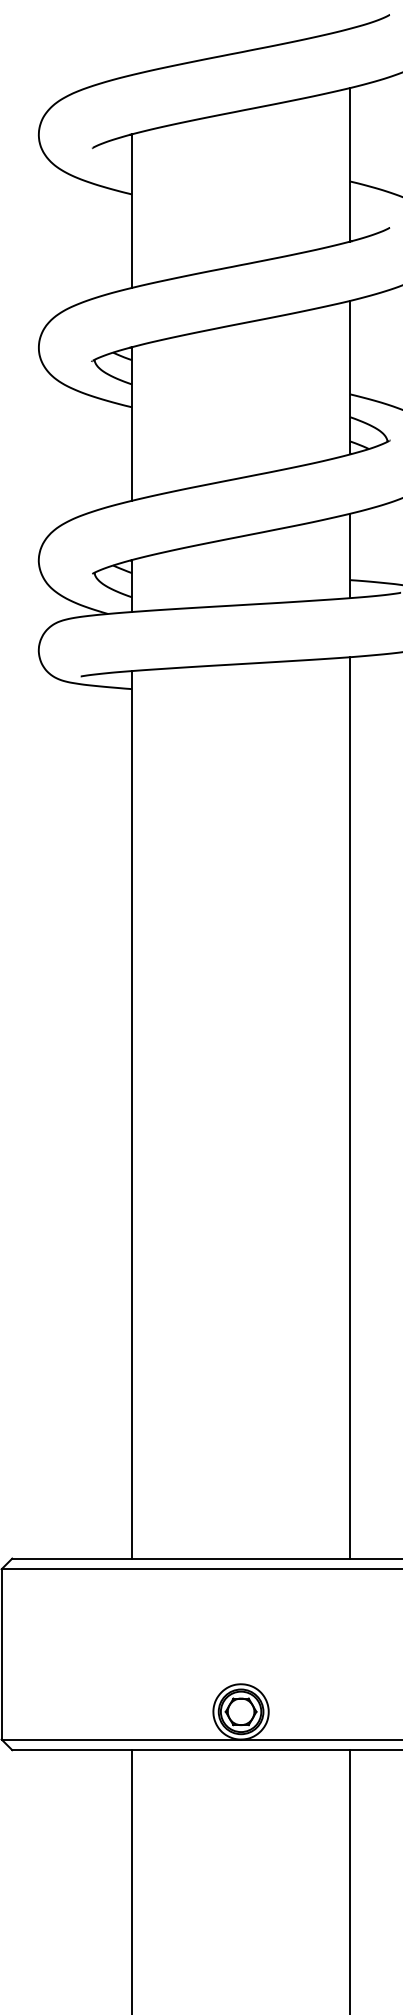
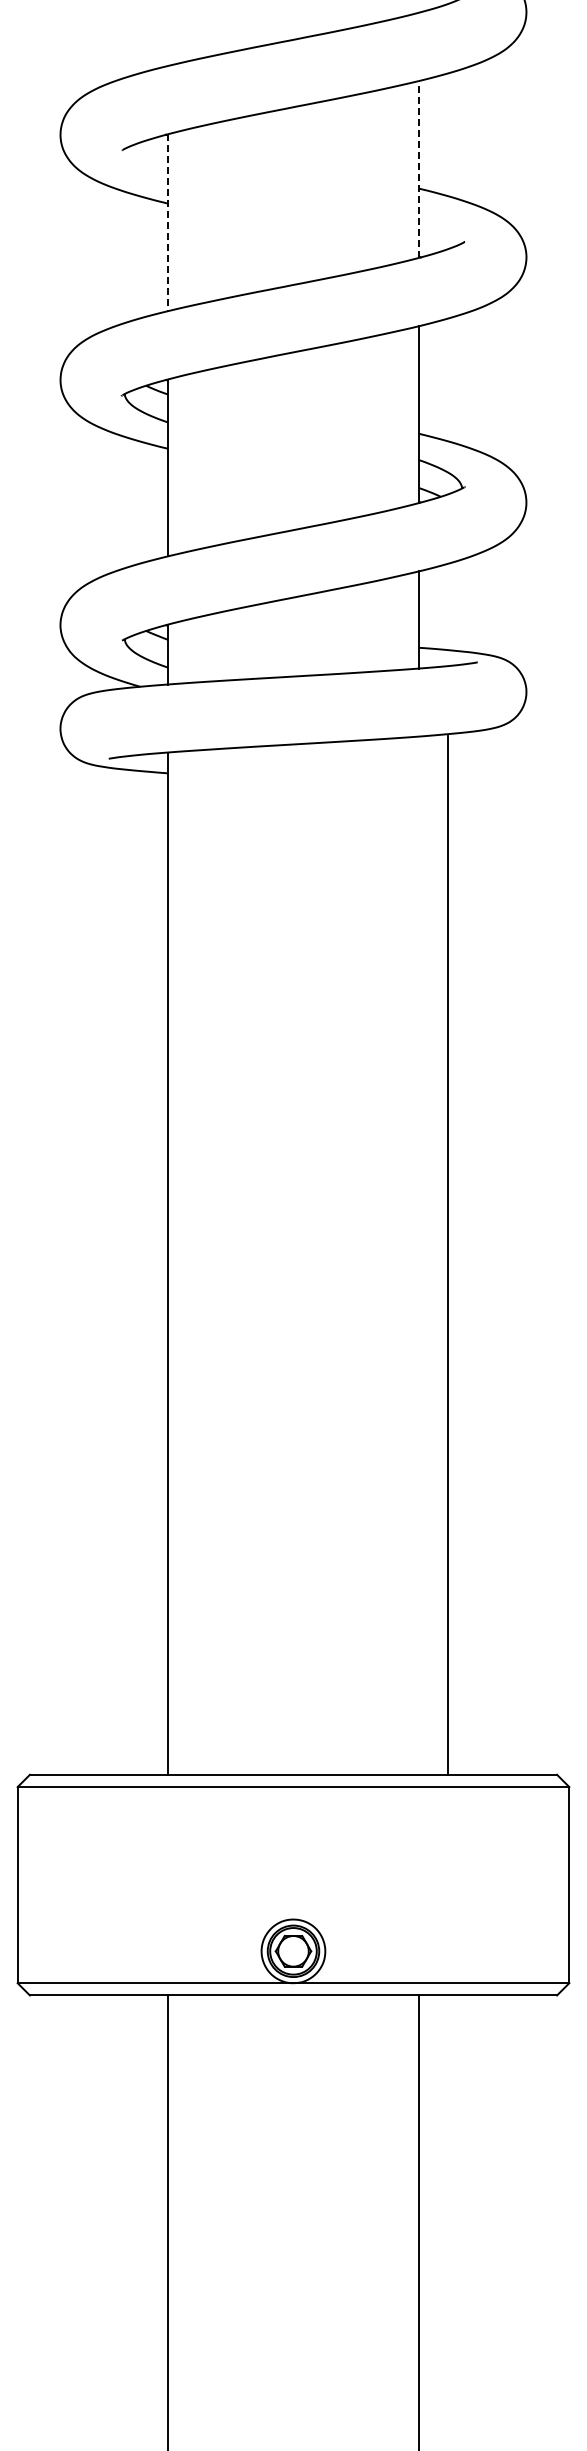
line: (350, 164) -> (419, 168), solid -> dashed
line: (131, 211) -> (167, 223), solid -> dashed
line: (350, 1107) -> (448, 1255), moved

